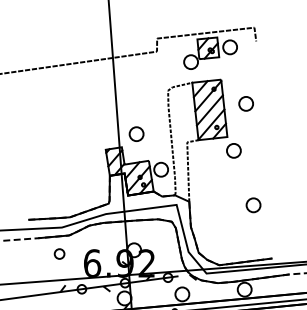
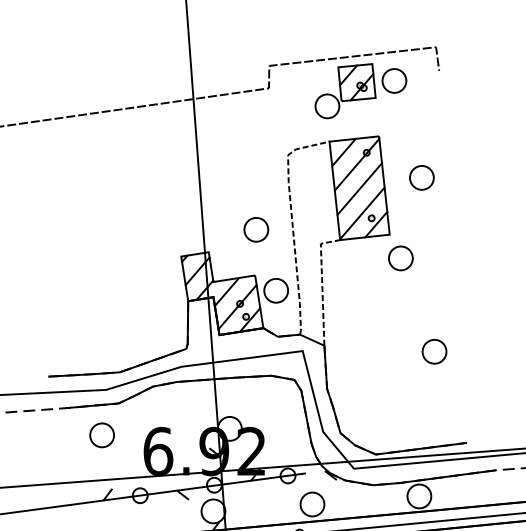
part: (136, 133) -> (256, 228), moved
part: (59, 253) -> (101, 434), size x1.43

